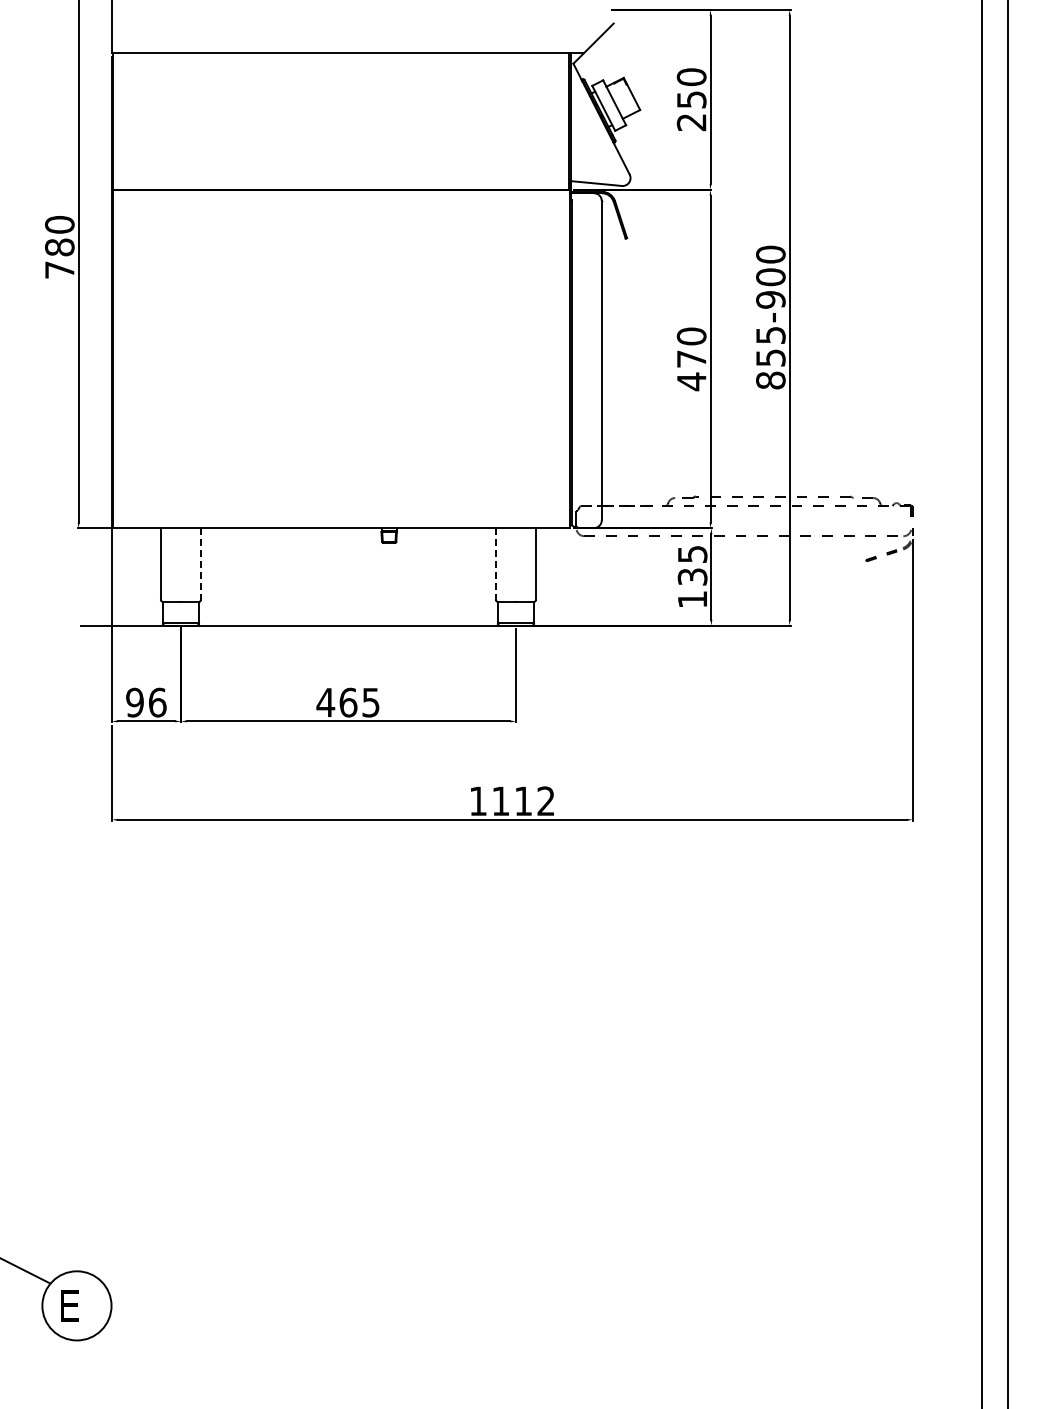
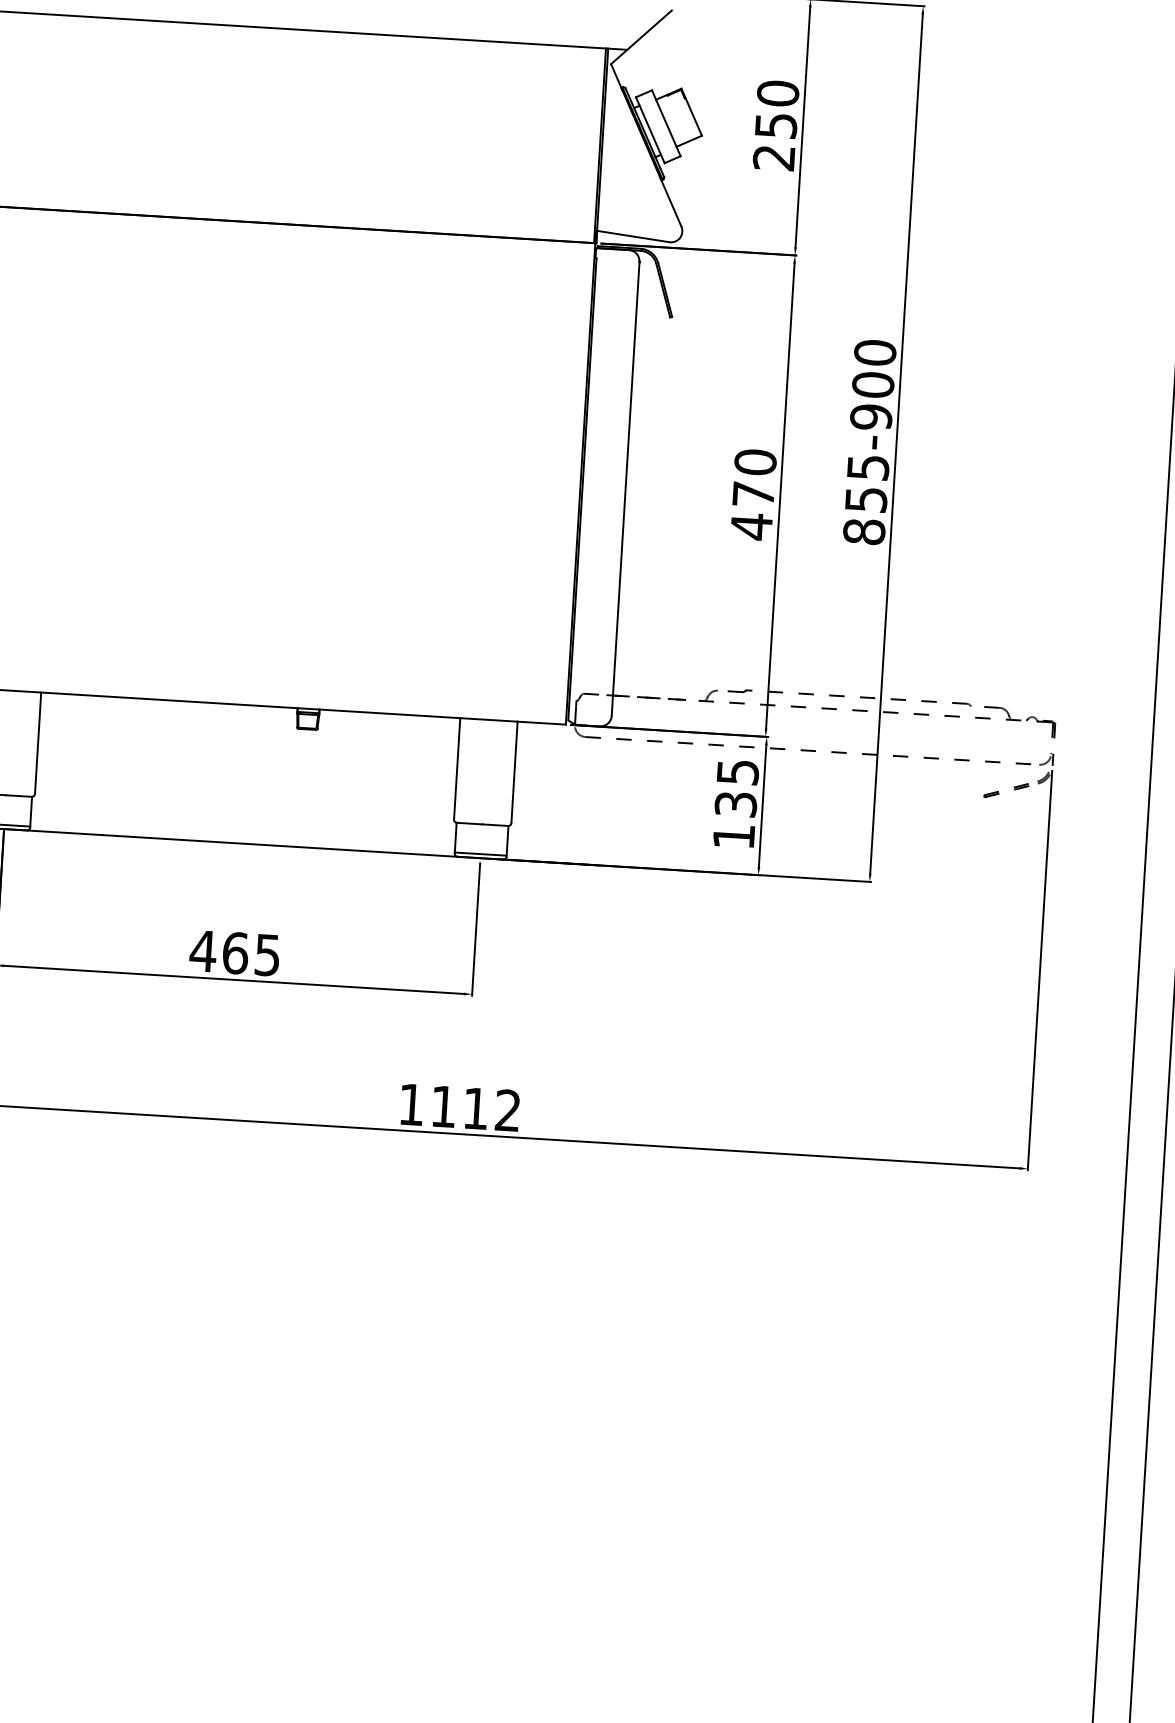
line: (201, 564) -> (38, 743), dashed -> solid
line: (495, 564) -> (456, 769), dashed -> solid

